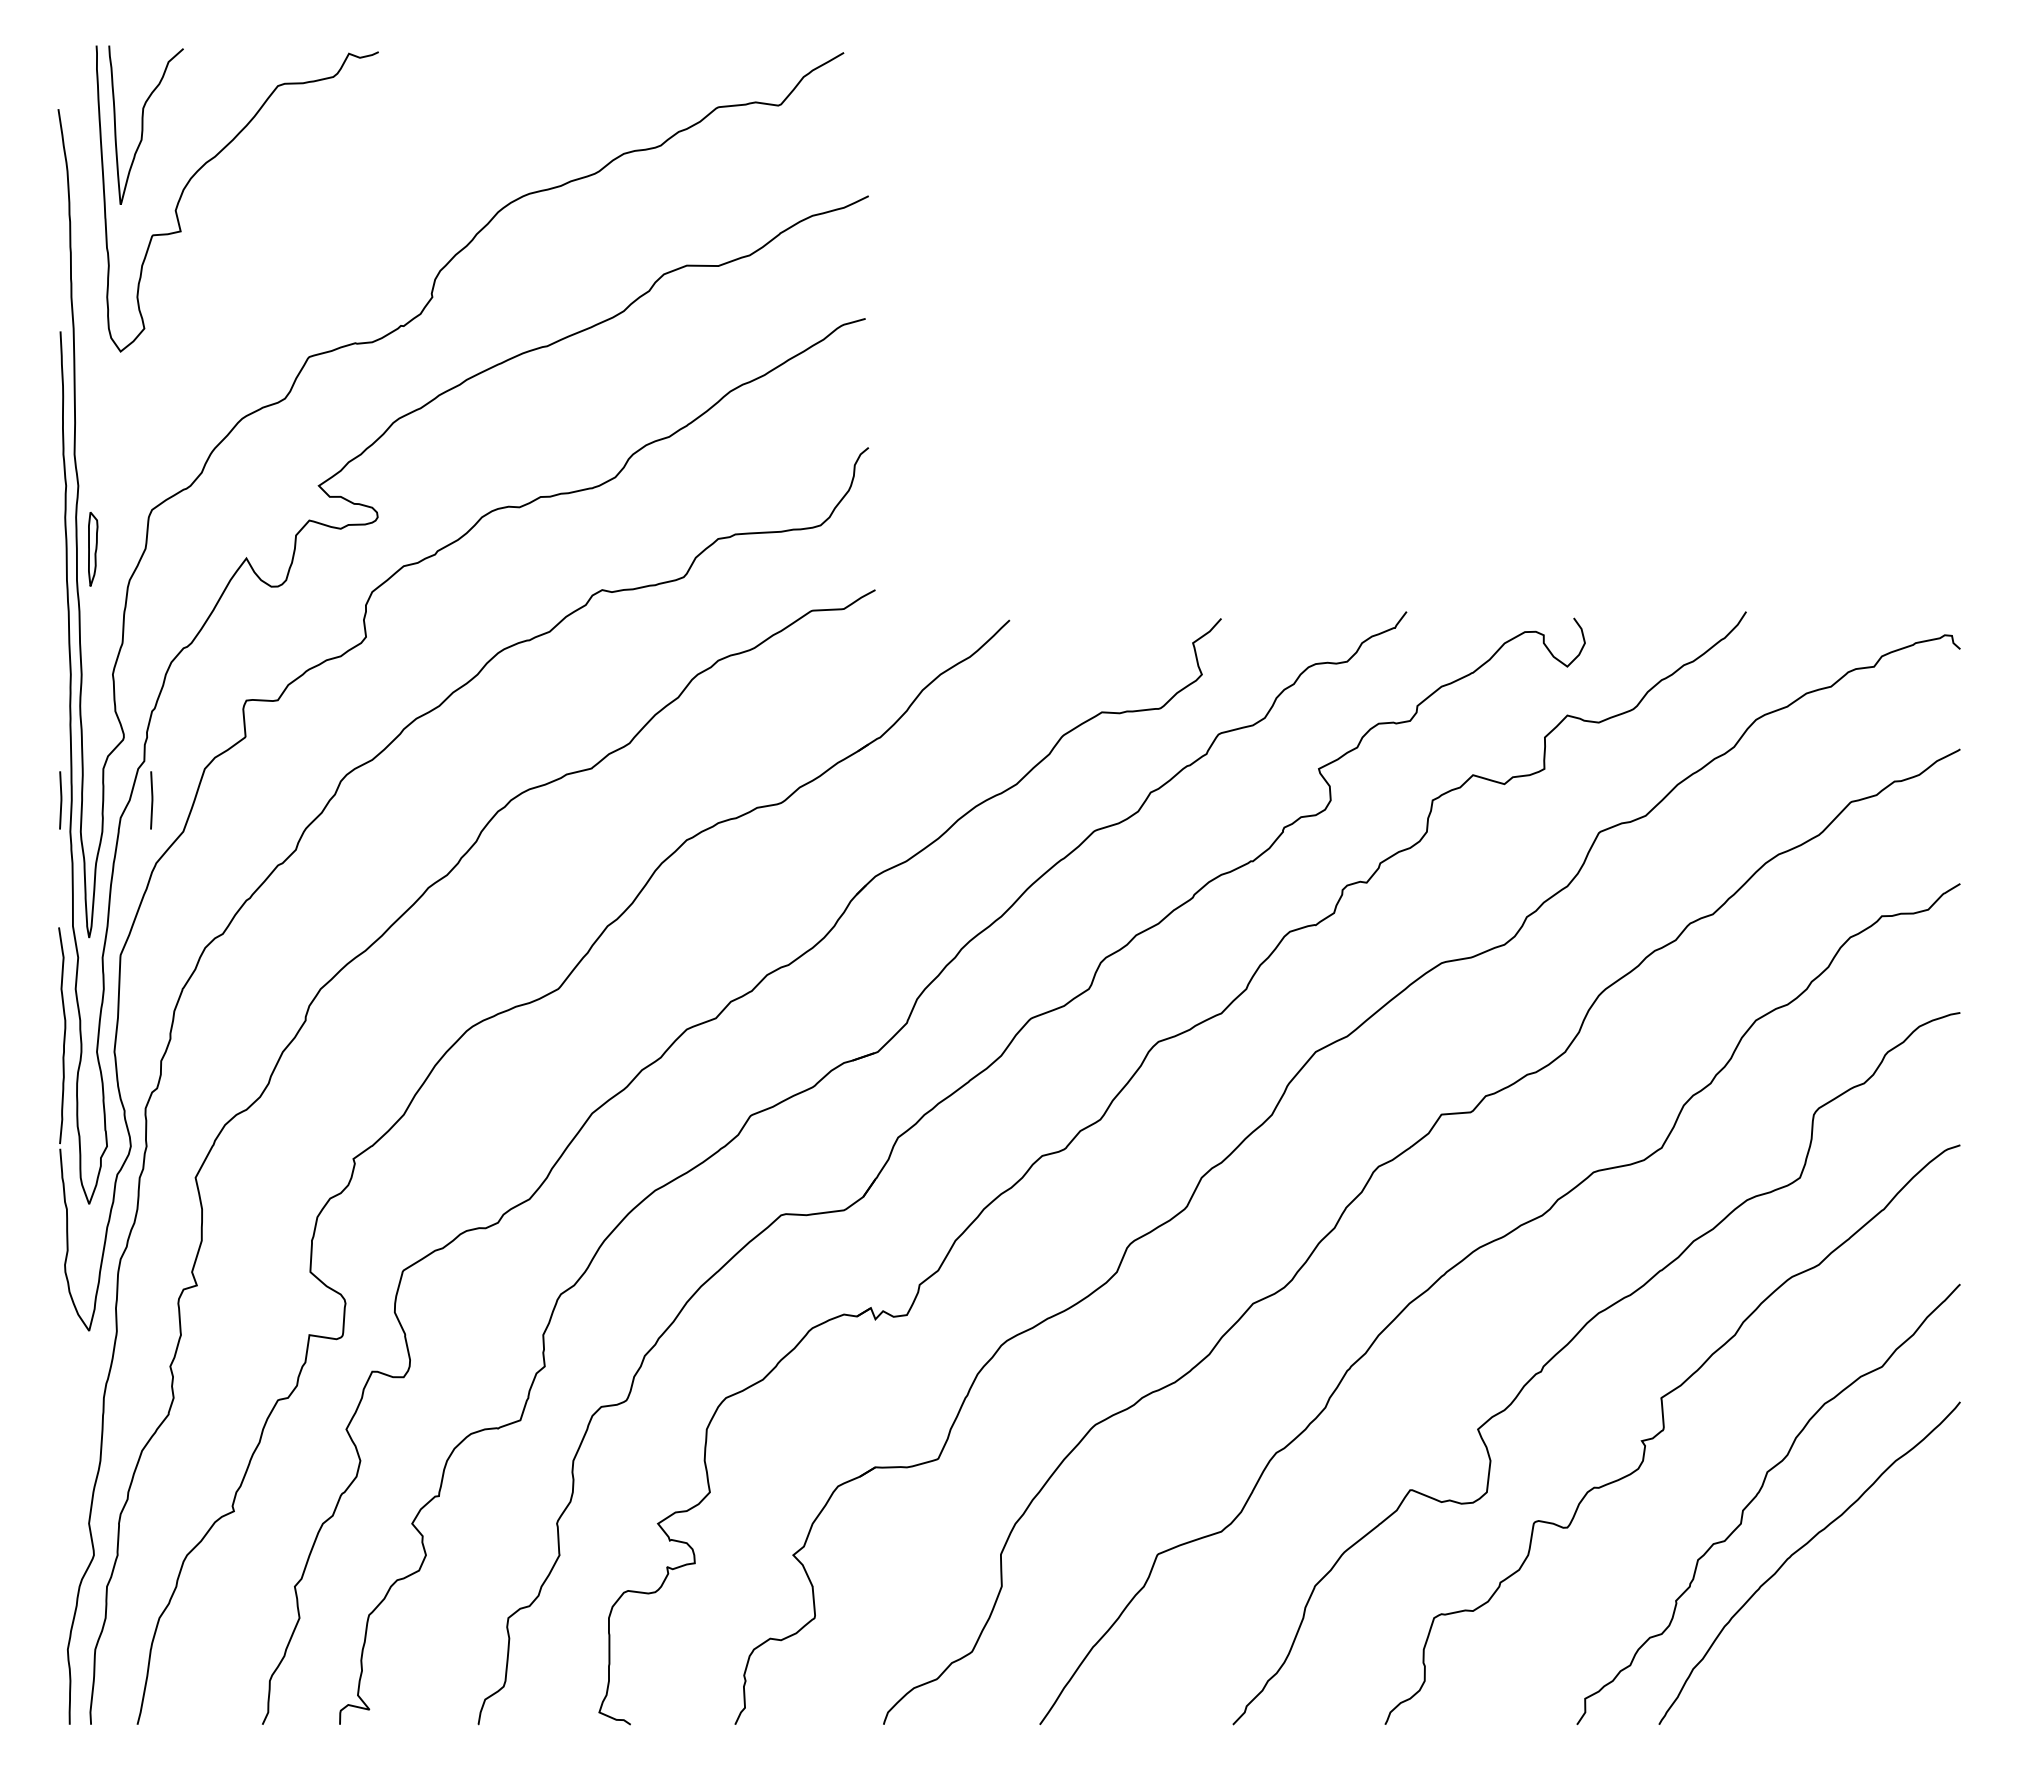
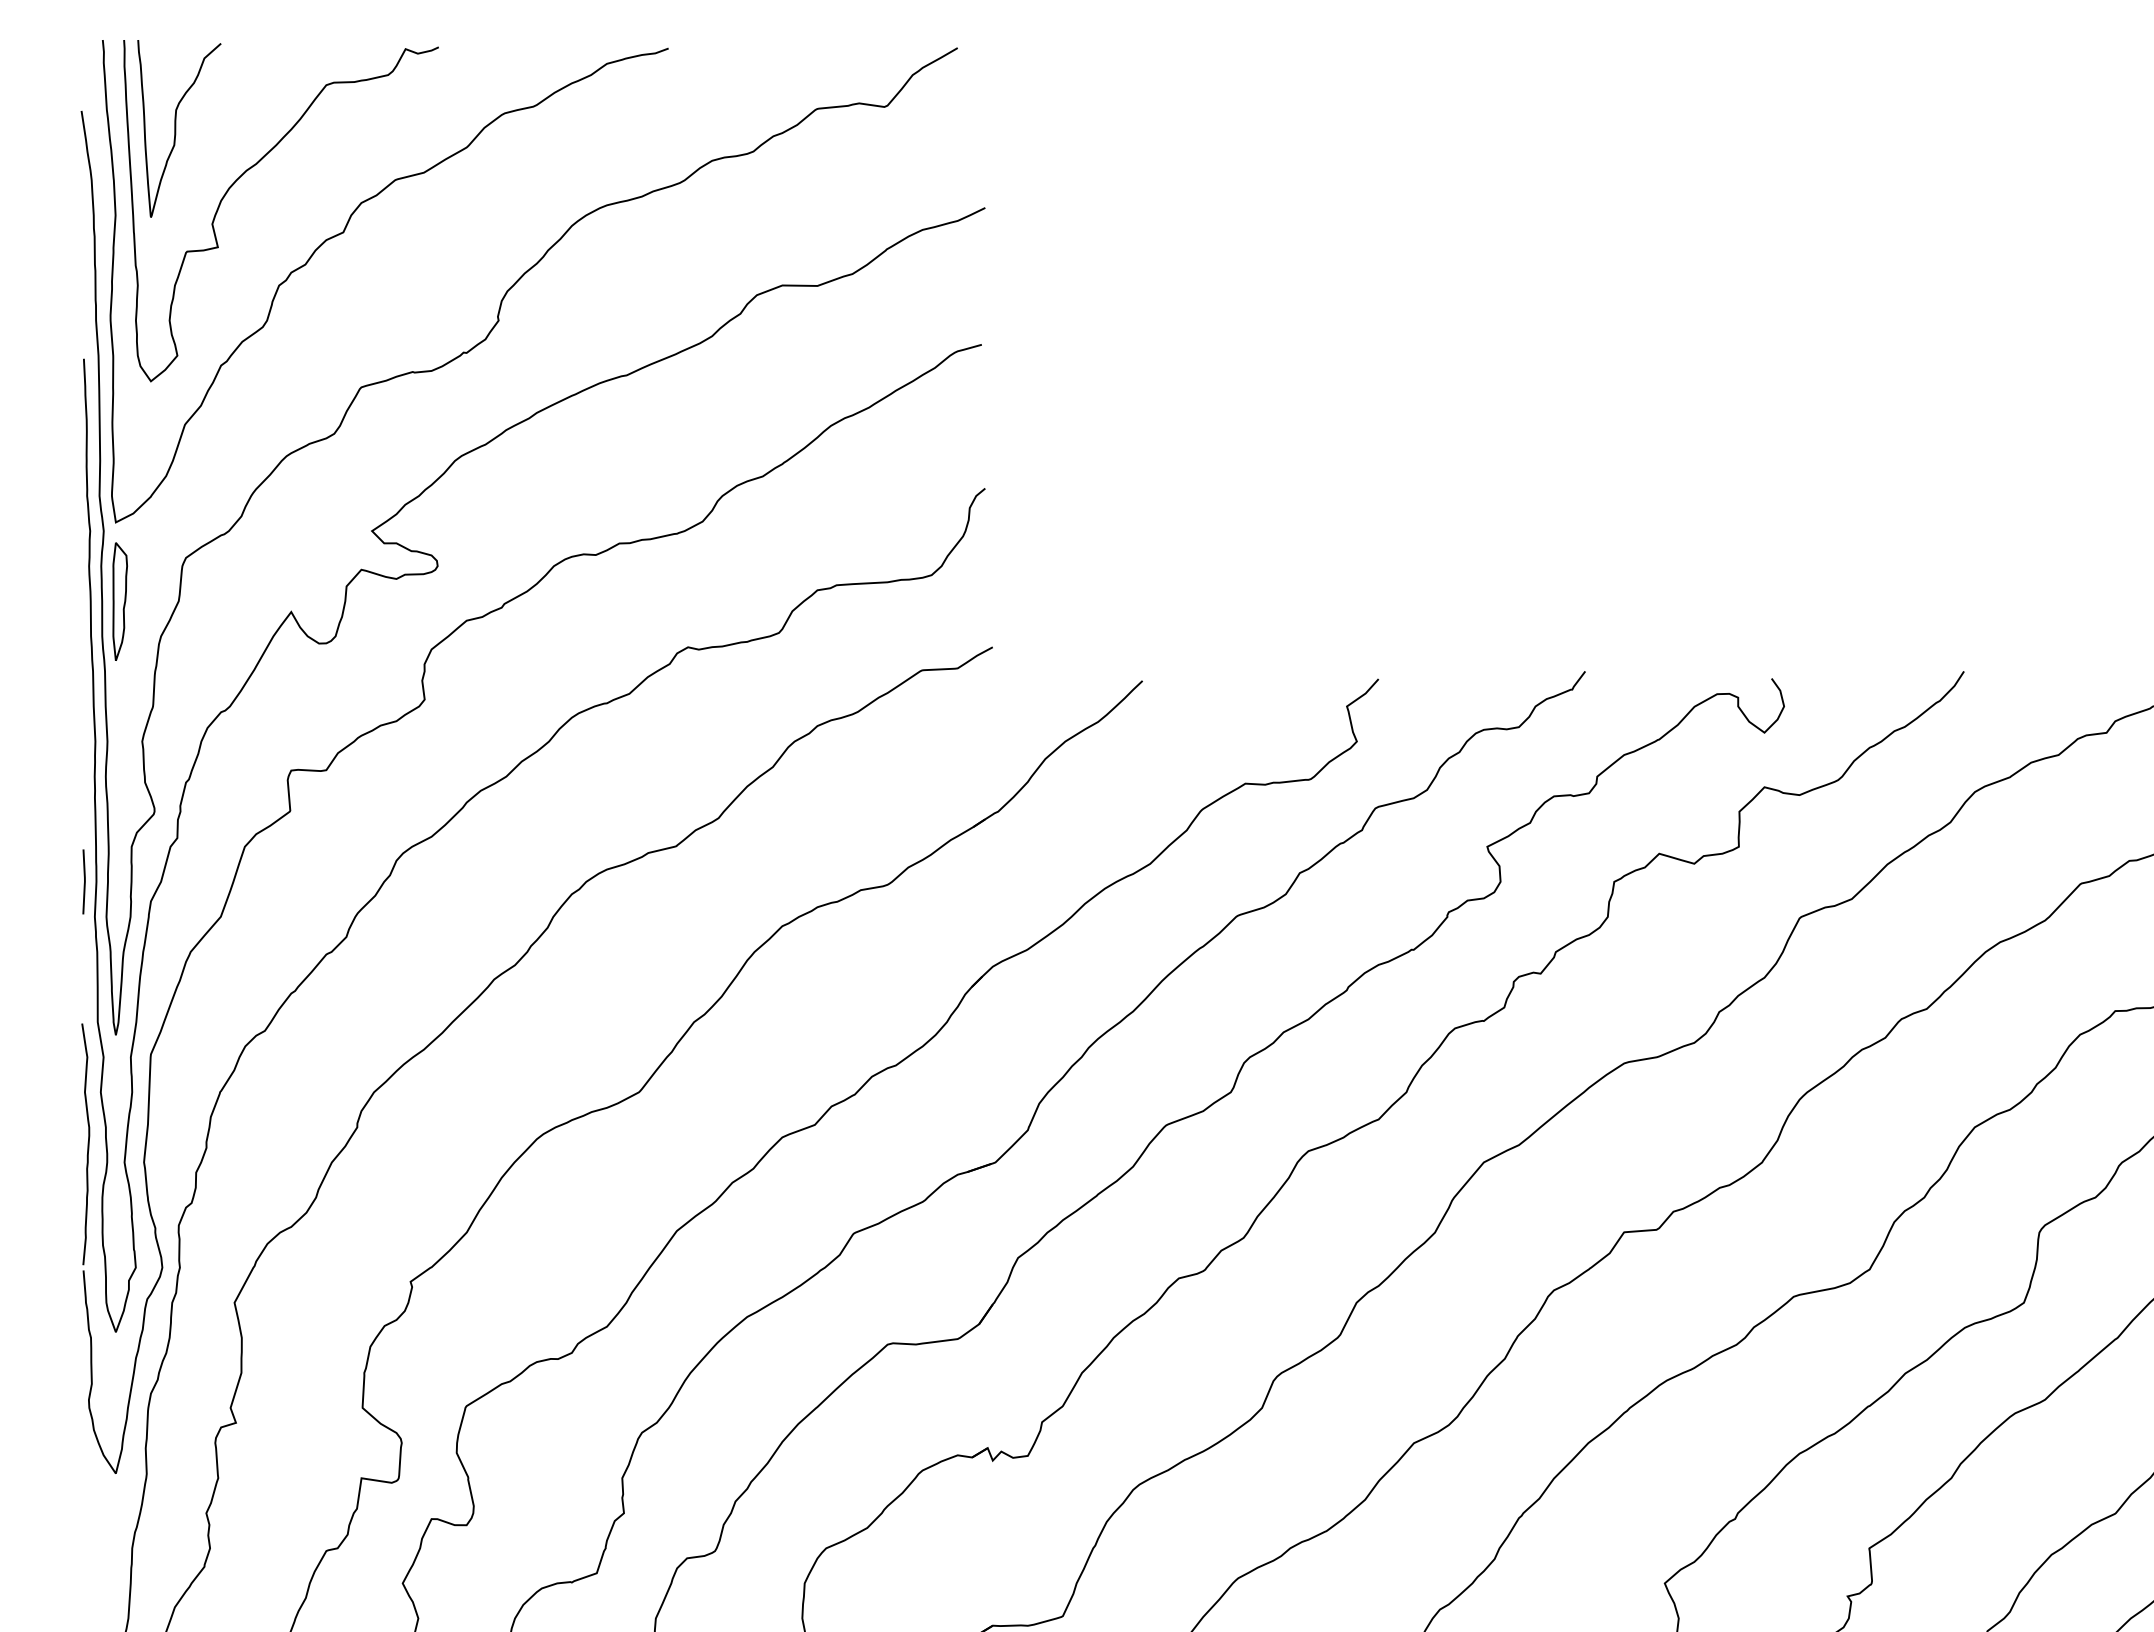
curve: (292, 219) -> (342, 234), added
part: (93, 549) -> (120, 602), size x1.43
line: (151, 800) -> (185, 881), removed

